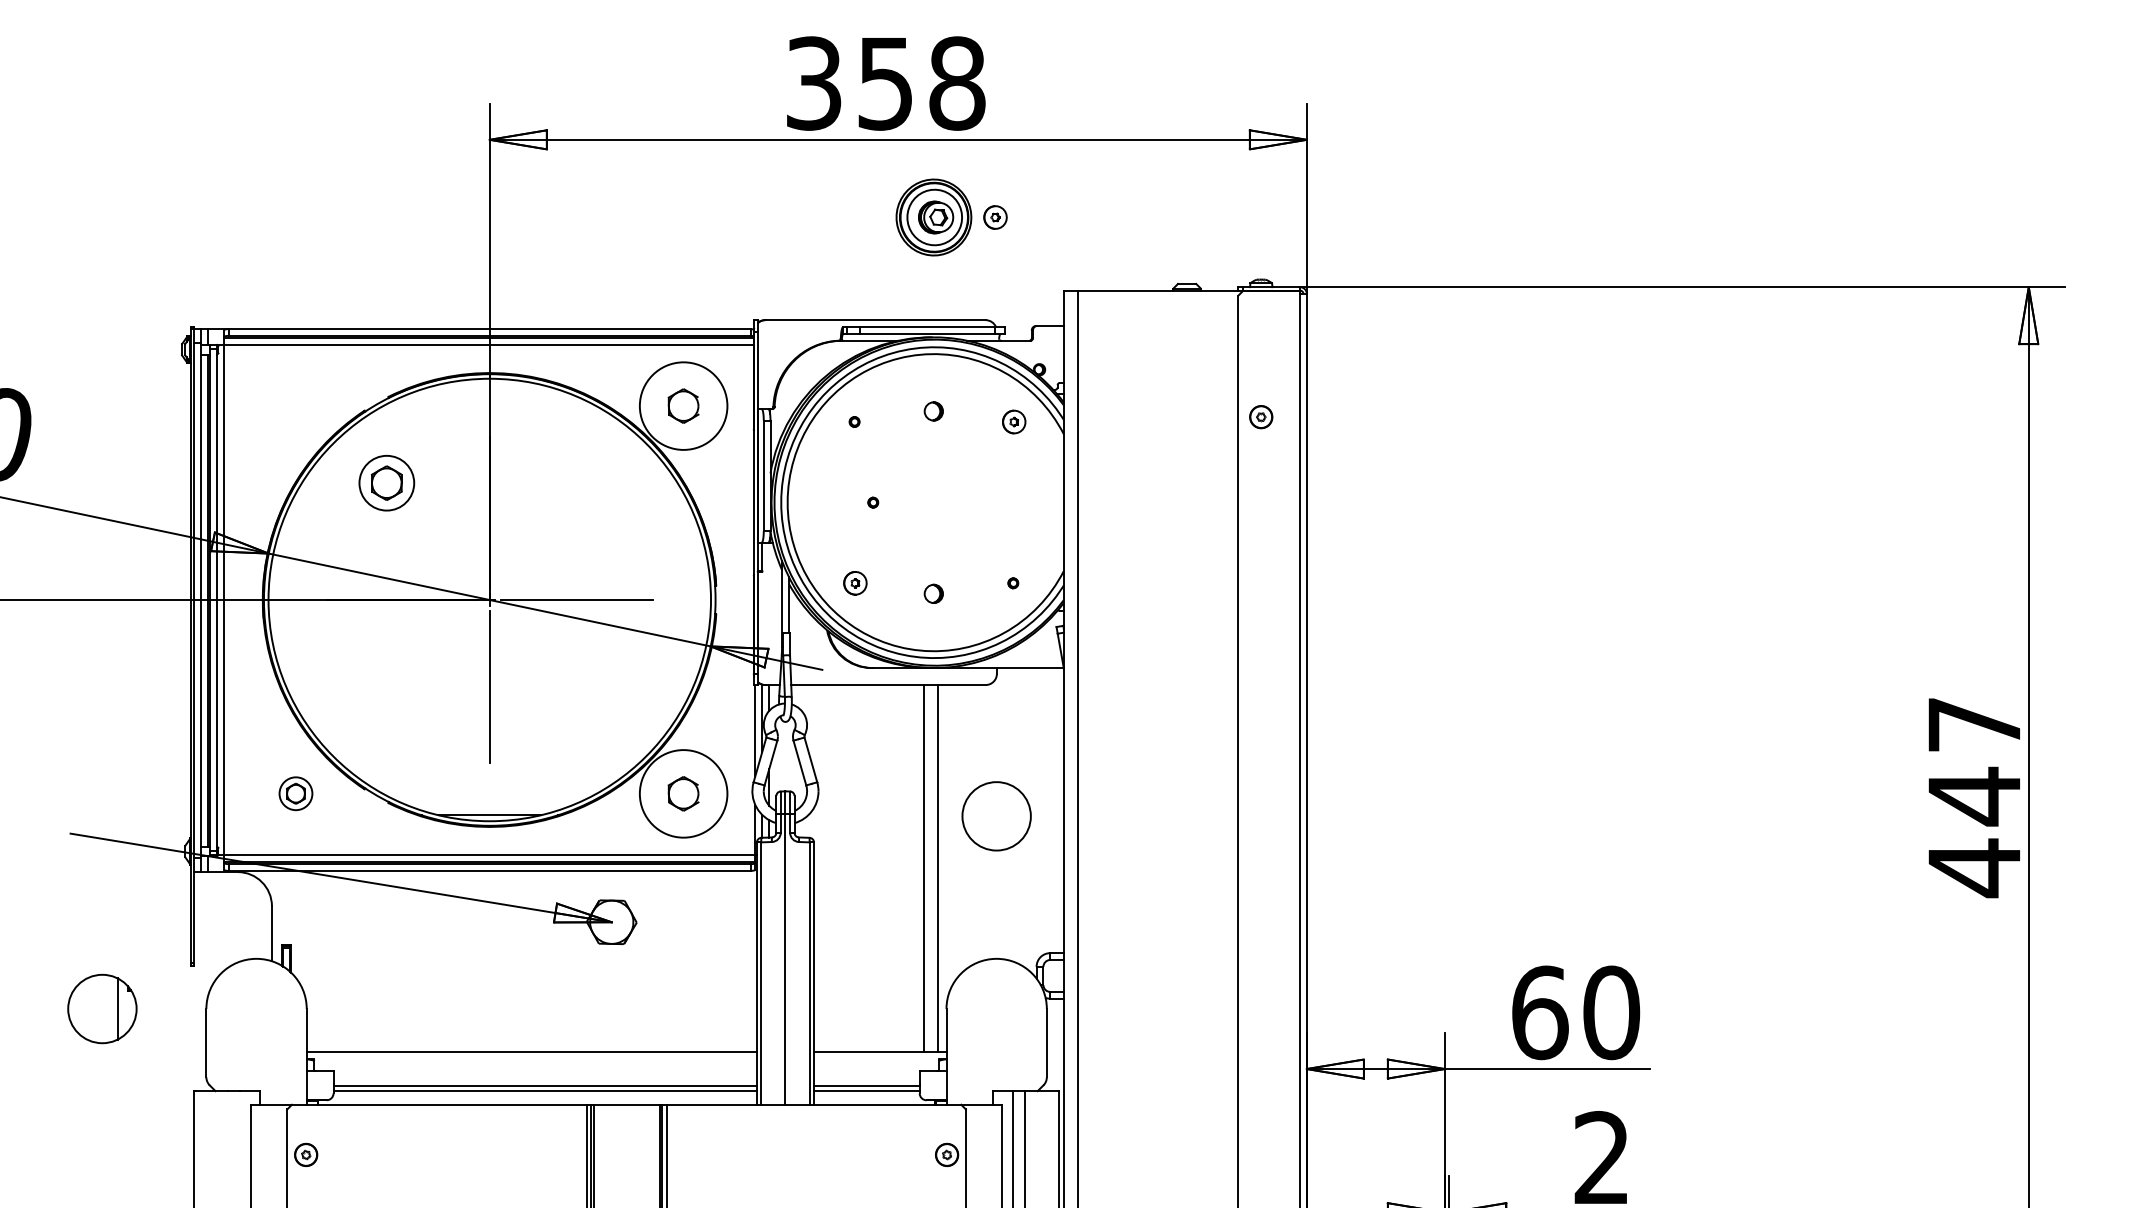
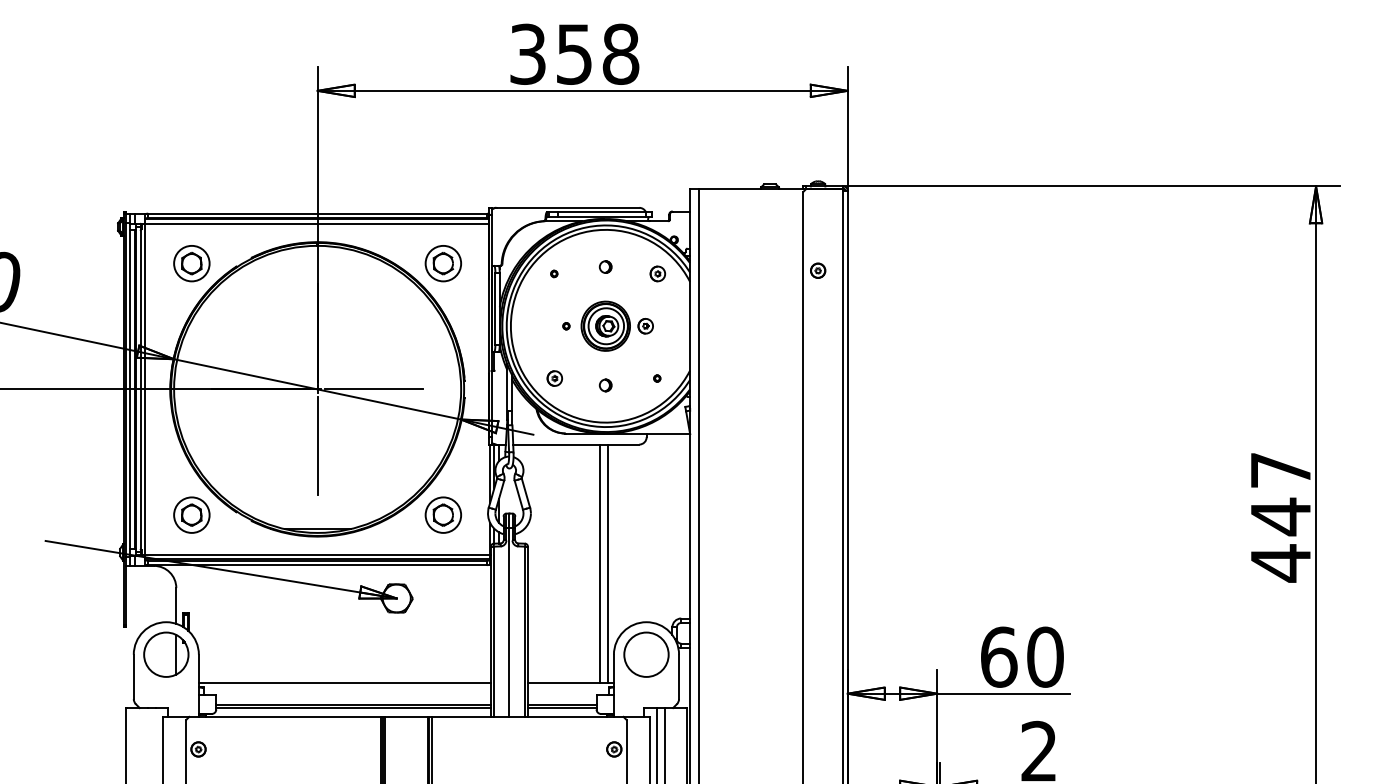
part: (950, 216) -> (616, 325), moved
circle: (683, 405) -> (443, 263), size x0.62
part: (386, 483) -> (191, 263), moved
part: (295, 792) -> (191, 514), size x1.67
circle: (683, 792) -> (443, 514), size x0.62
circle: (996, 815) -> (646, 654), moved
part: (102, 1008) -> (166, 654), moved

